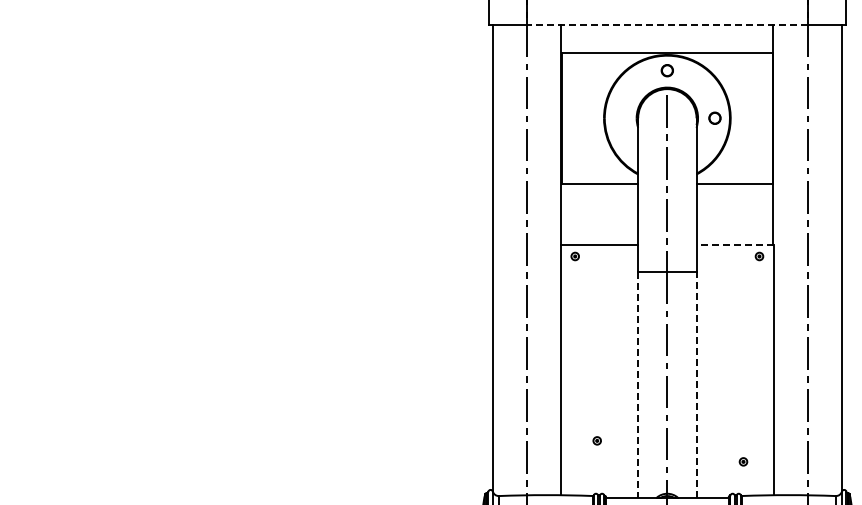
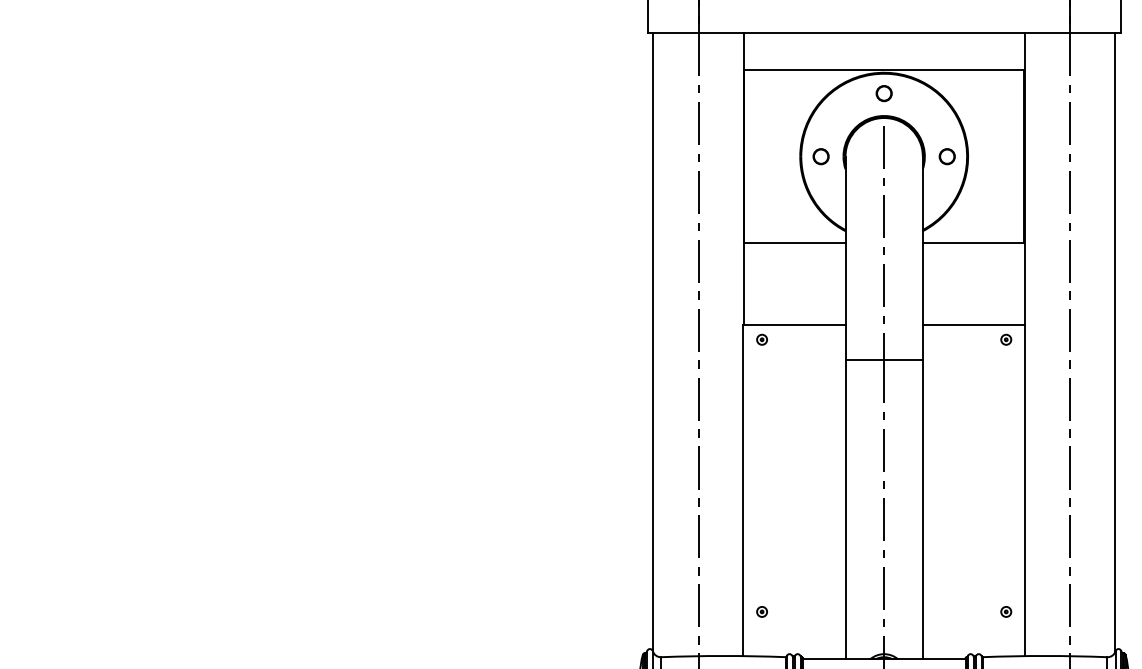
line: (666, 24) -> (883, 32), dashed -> solid
circle: (619, 117) -> (820, 155), added
line: (735, 244) -> (974, 323), dashed -> solid
line: (638, 384) -> (845, 509), dashed -> solid
line: (696, 384) -> (922, 509), dashed -> solid
part: (596, 440) -> (761, 611), moved
part: (743, 461) -> (1006, 611), moved

